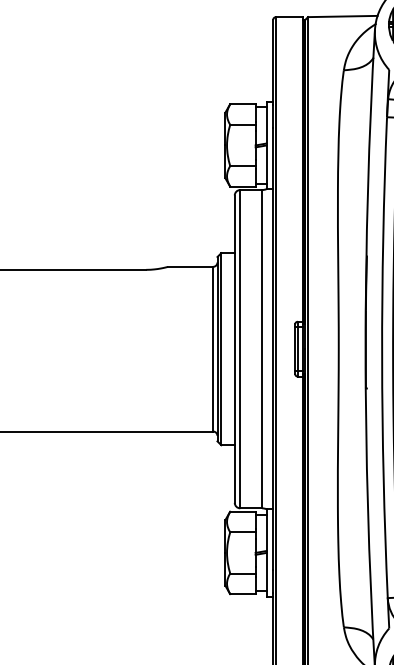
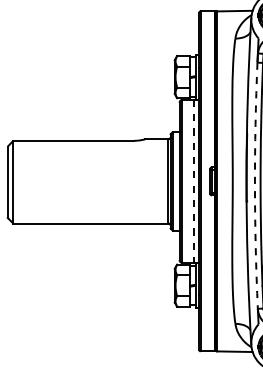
line: (262, 349) -> (193, 181), solid -> dashed
arc: (381, 357) -> (254, 185), solid -> dashed

